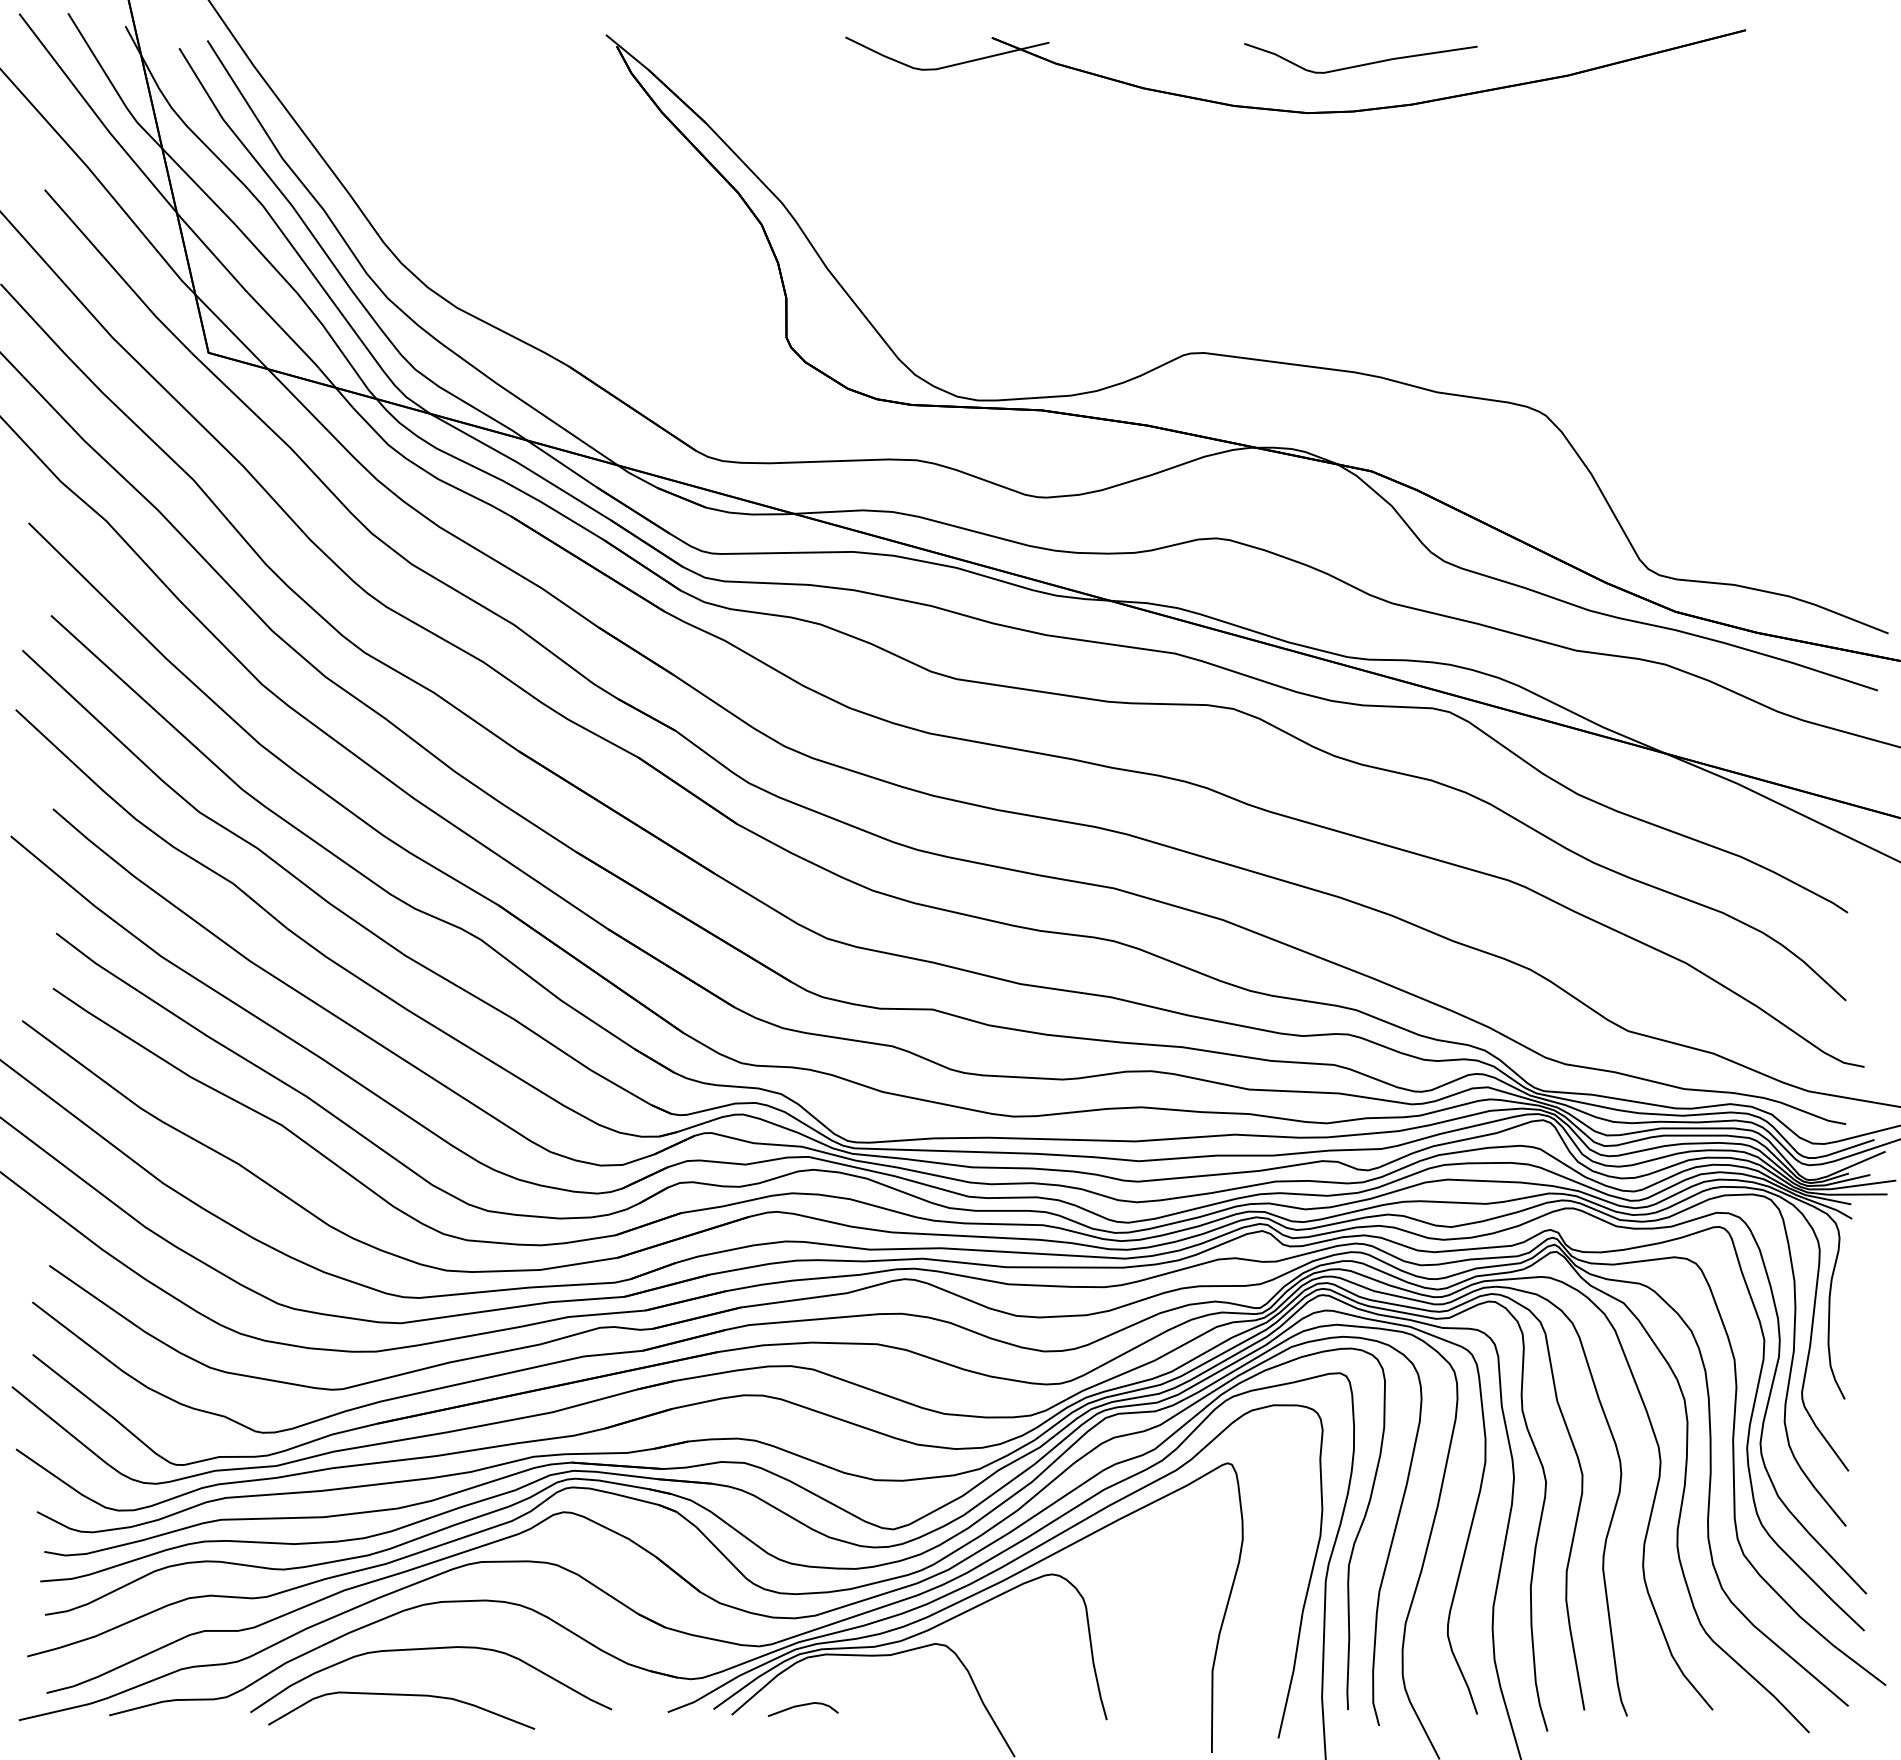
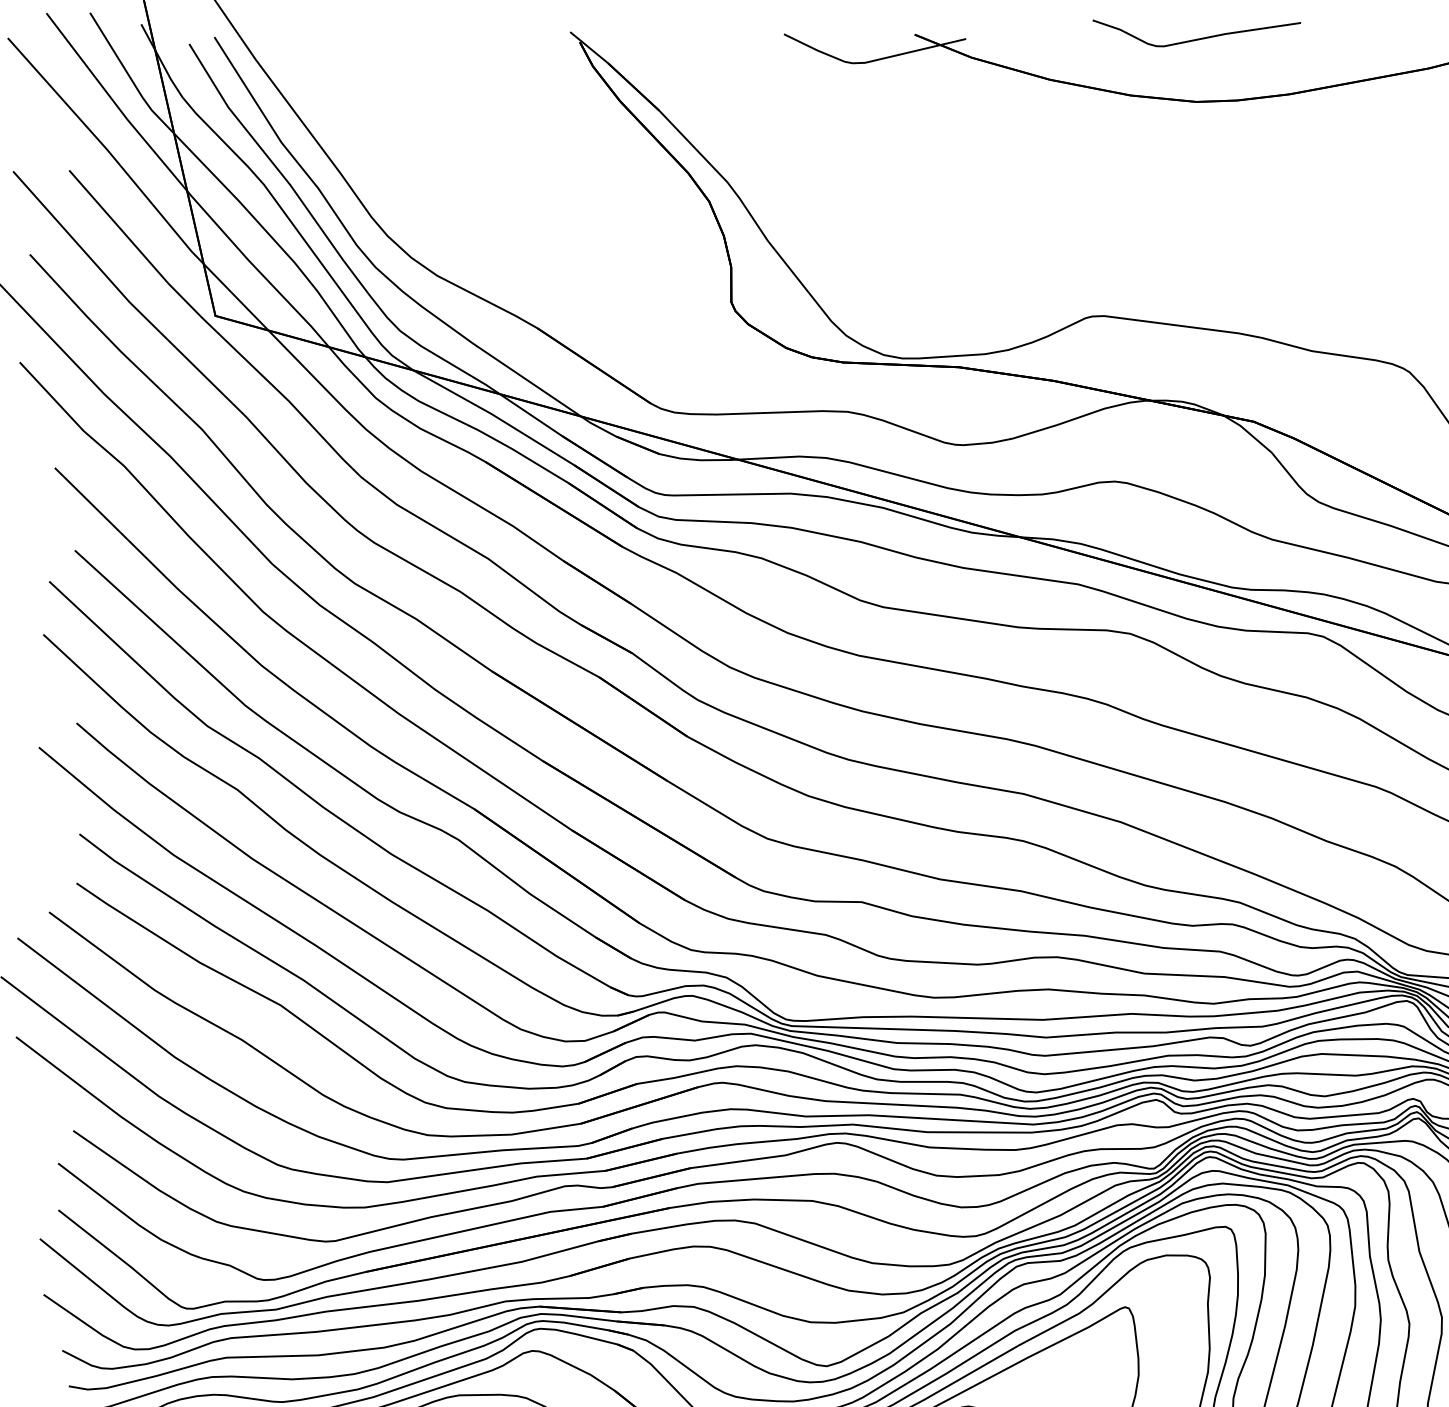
curve: (1360, 64) -> (1196, 38), moved

